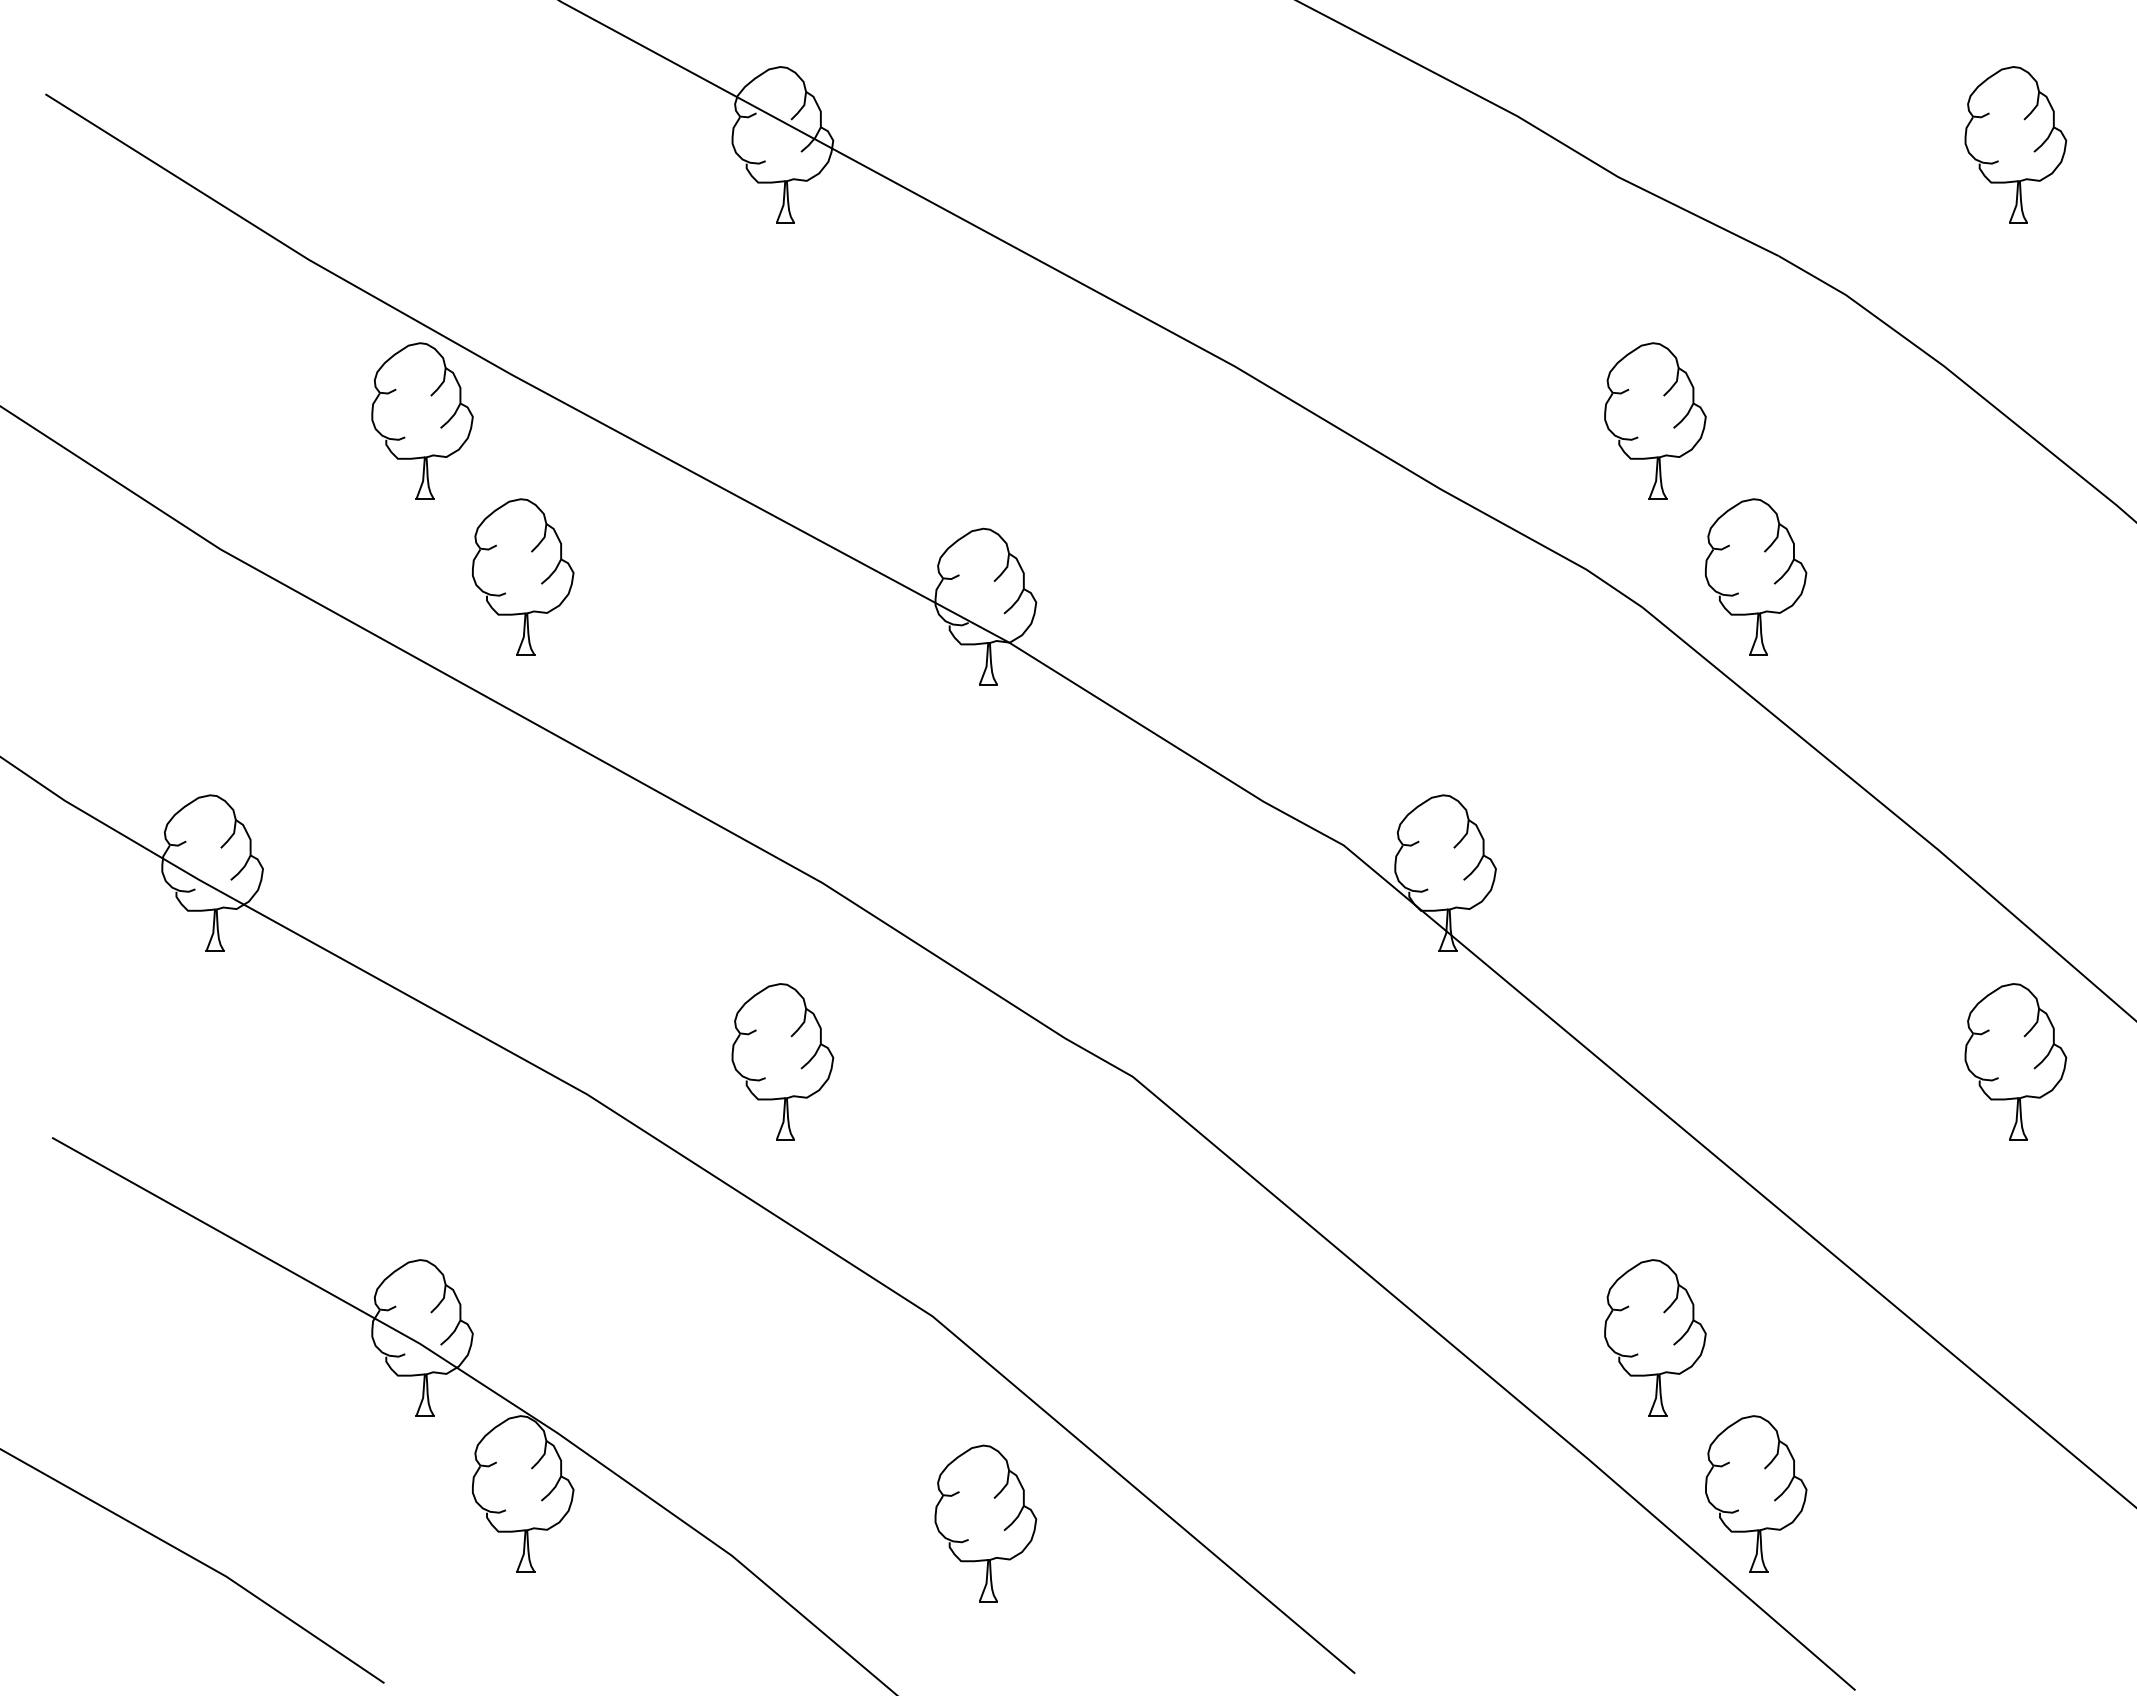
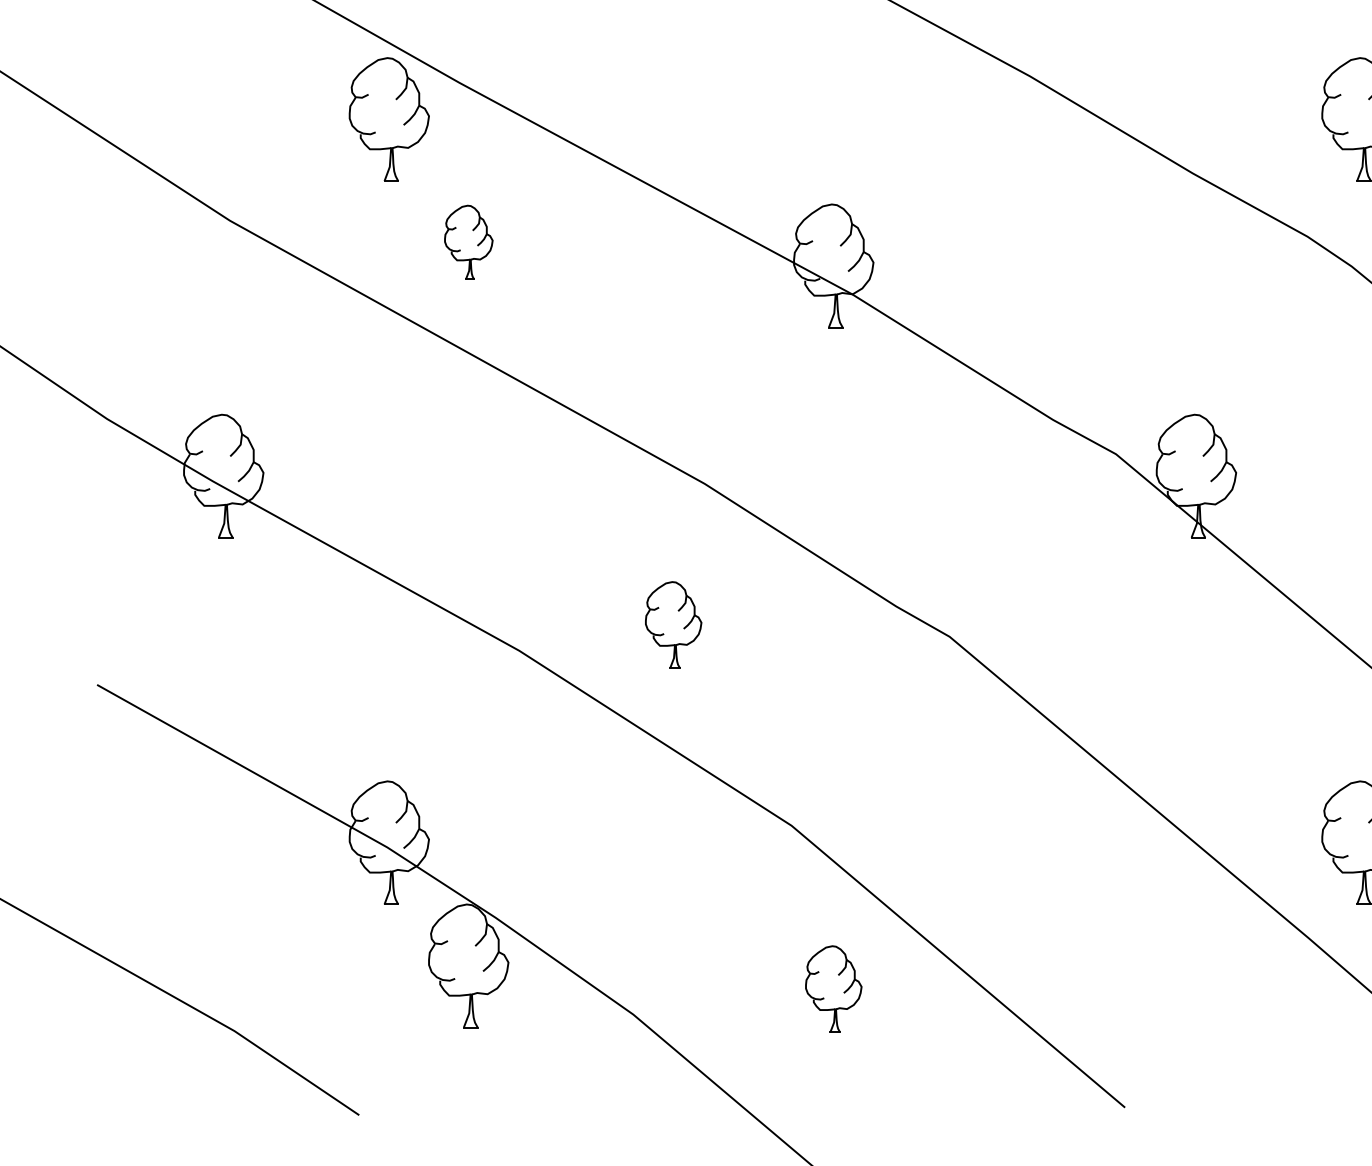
part: (523, 576) -> (468, 242), size x0.6
part: (782, 1061) -> (673, 624), size x0.7
part: (985, 1523) -> (833, 989), size x0.7

